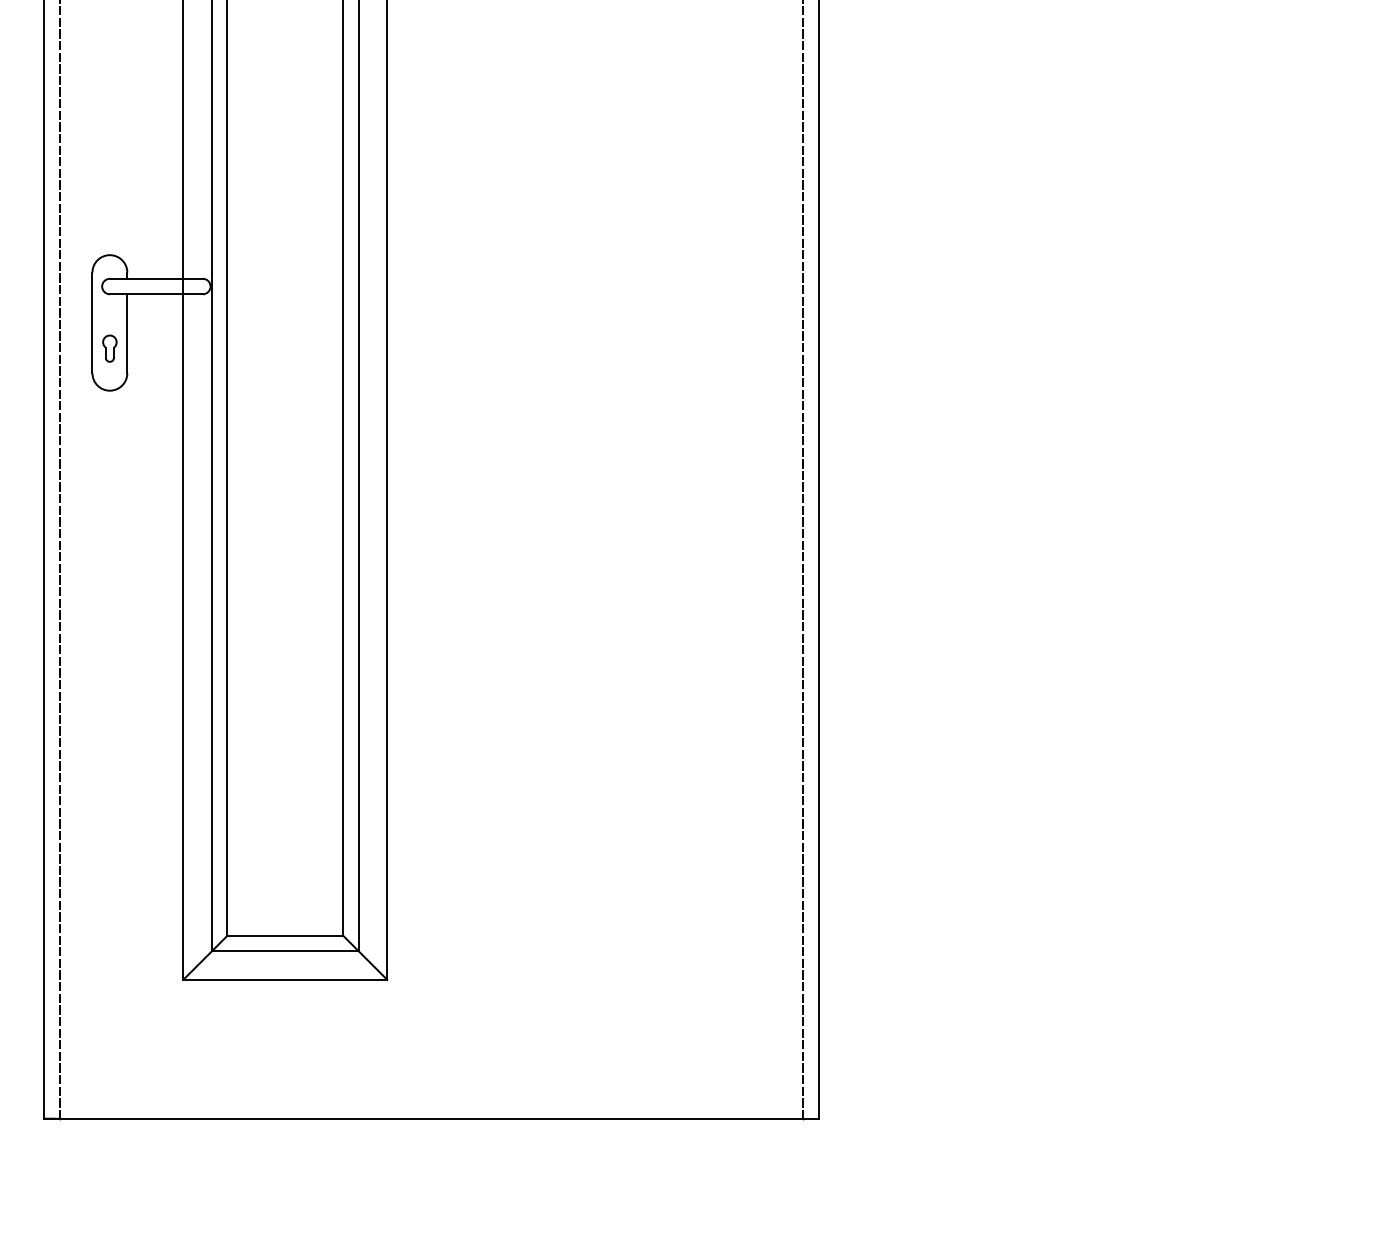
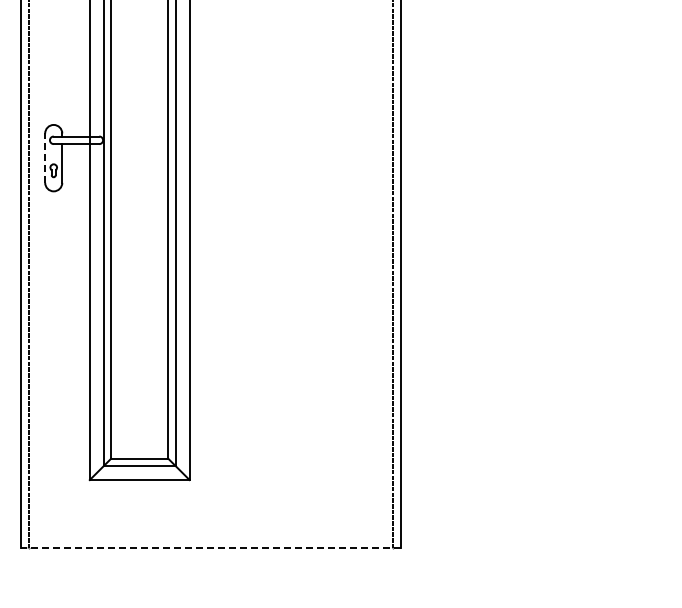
line: (93, 323) -> (45, 158), solid -> dashed
line: (431, 1119) -> (211, 548), solid -> dashed

